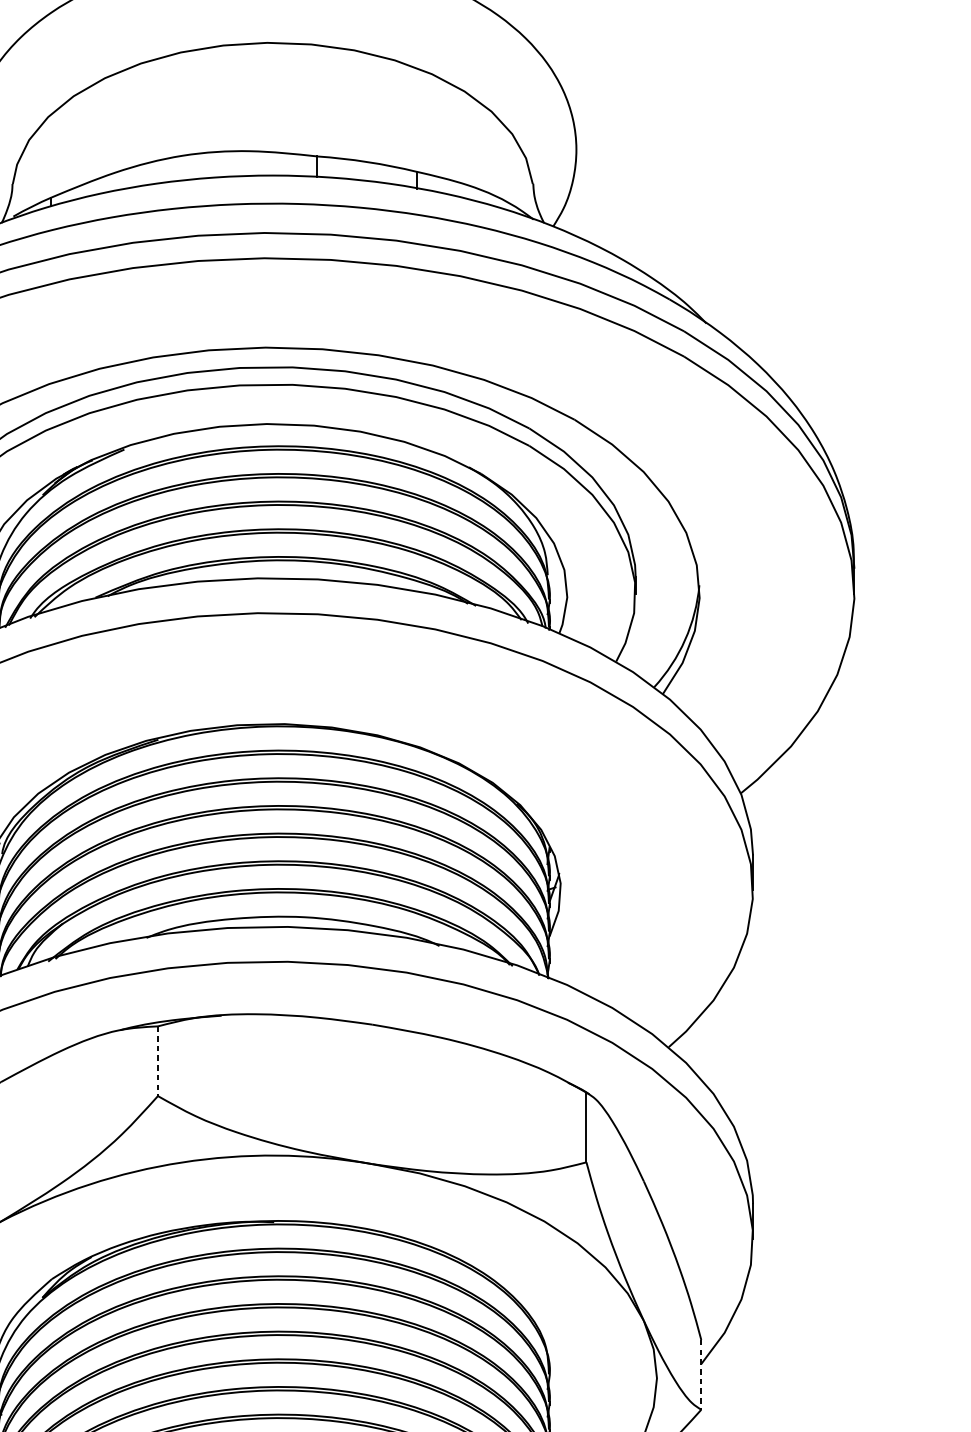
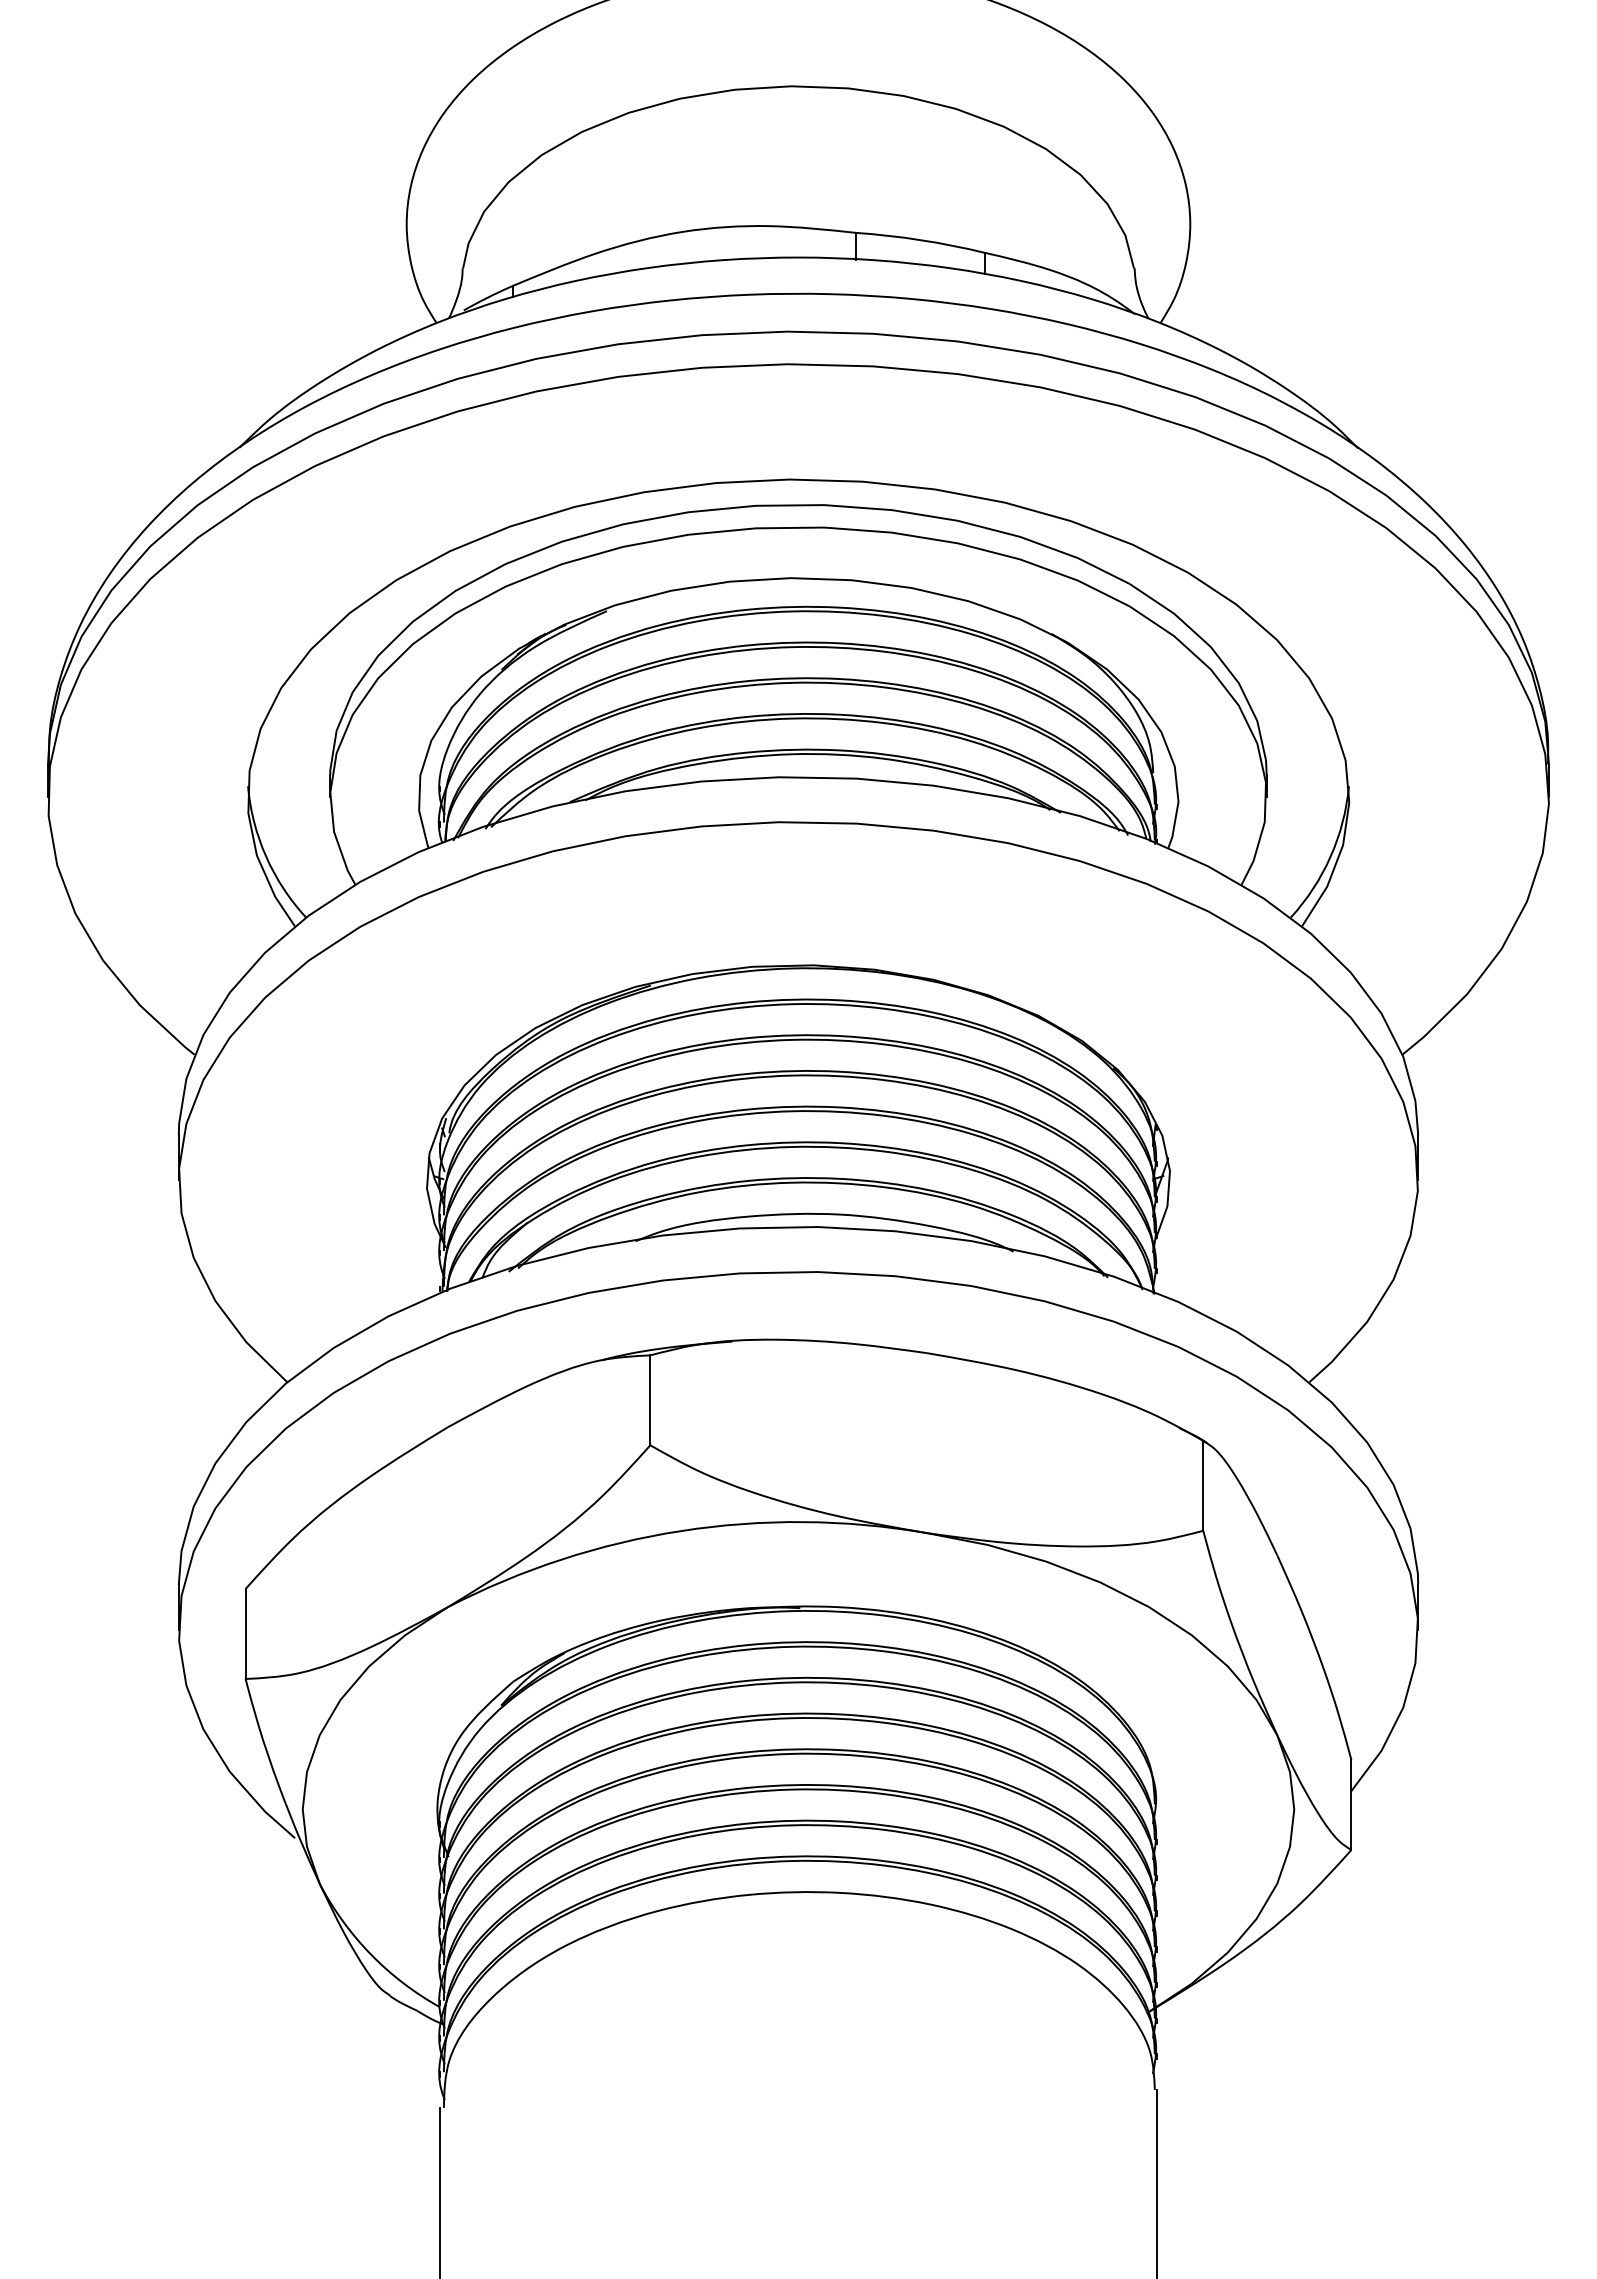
line: (158, 1061) -> (650, 1400), dashed -> solid
line: (701, 1375) -> (1351, 1805), dashed -> solid

